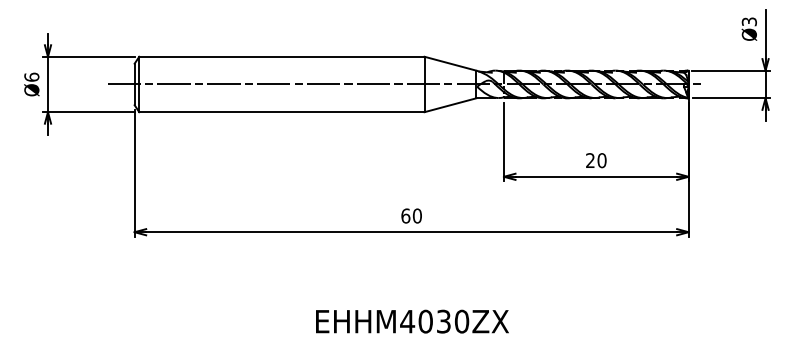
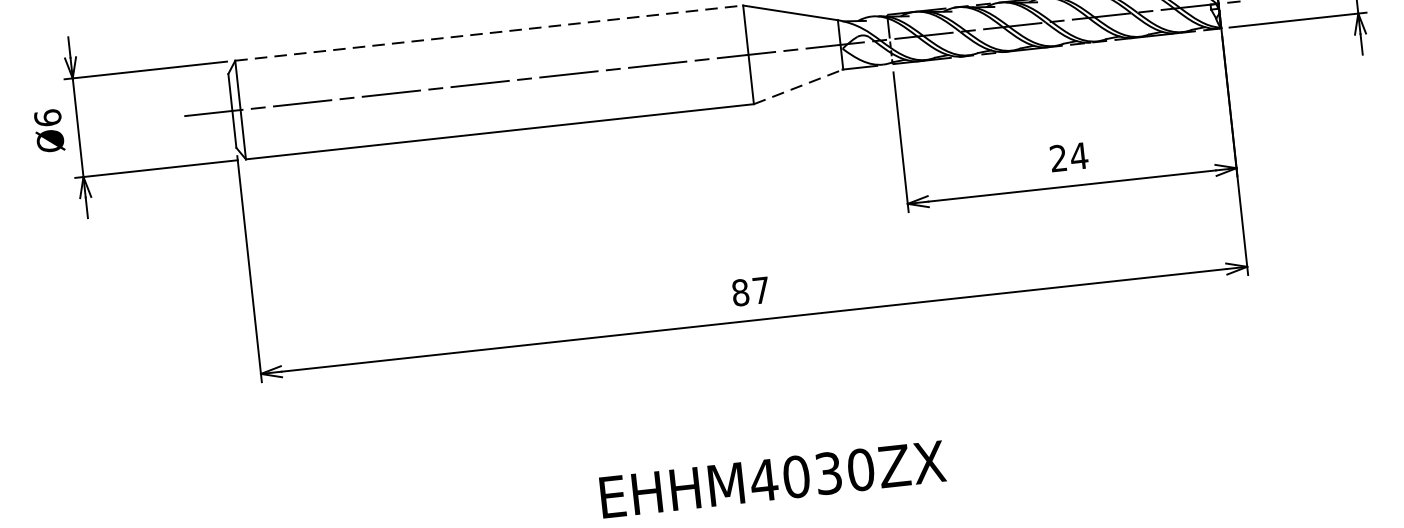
line: (281, 56) -> (488, 32), solid -> dashed
line: (450, 105) -> (798, 87), solid -> dashed
text: (601, 160) -> (1078, 155), 20 -> 24
text: (411, 215) -> (750, 290), 60 -> 87

